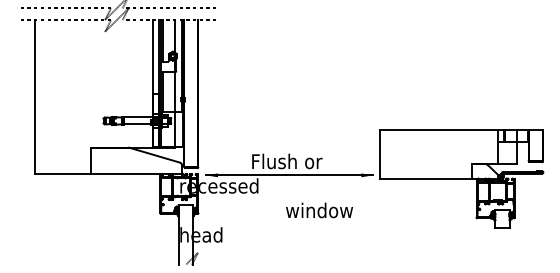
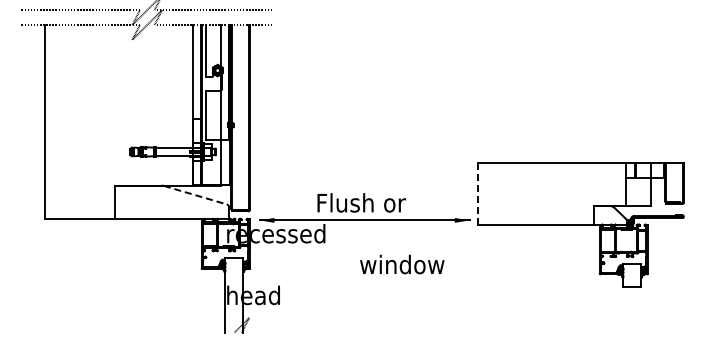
line: (380, 153) -> (478, 193), solid -> dashed
line: (155, 155) -> (195, 195), solid -> dashed

